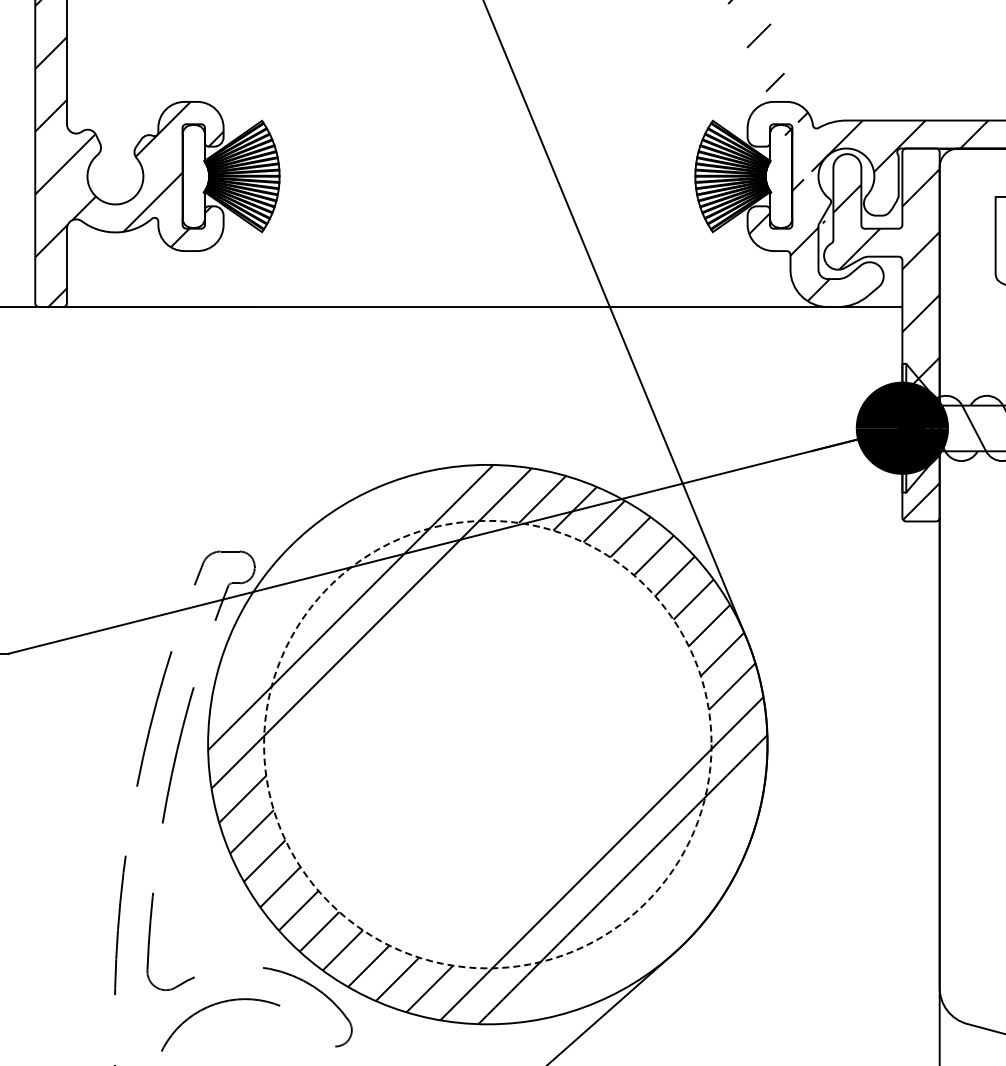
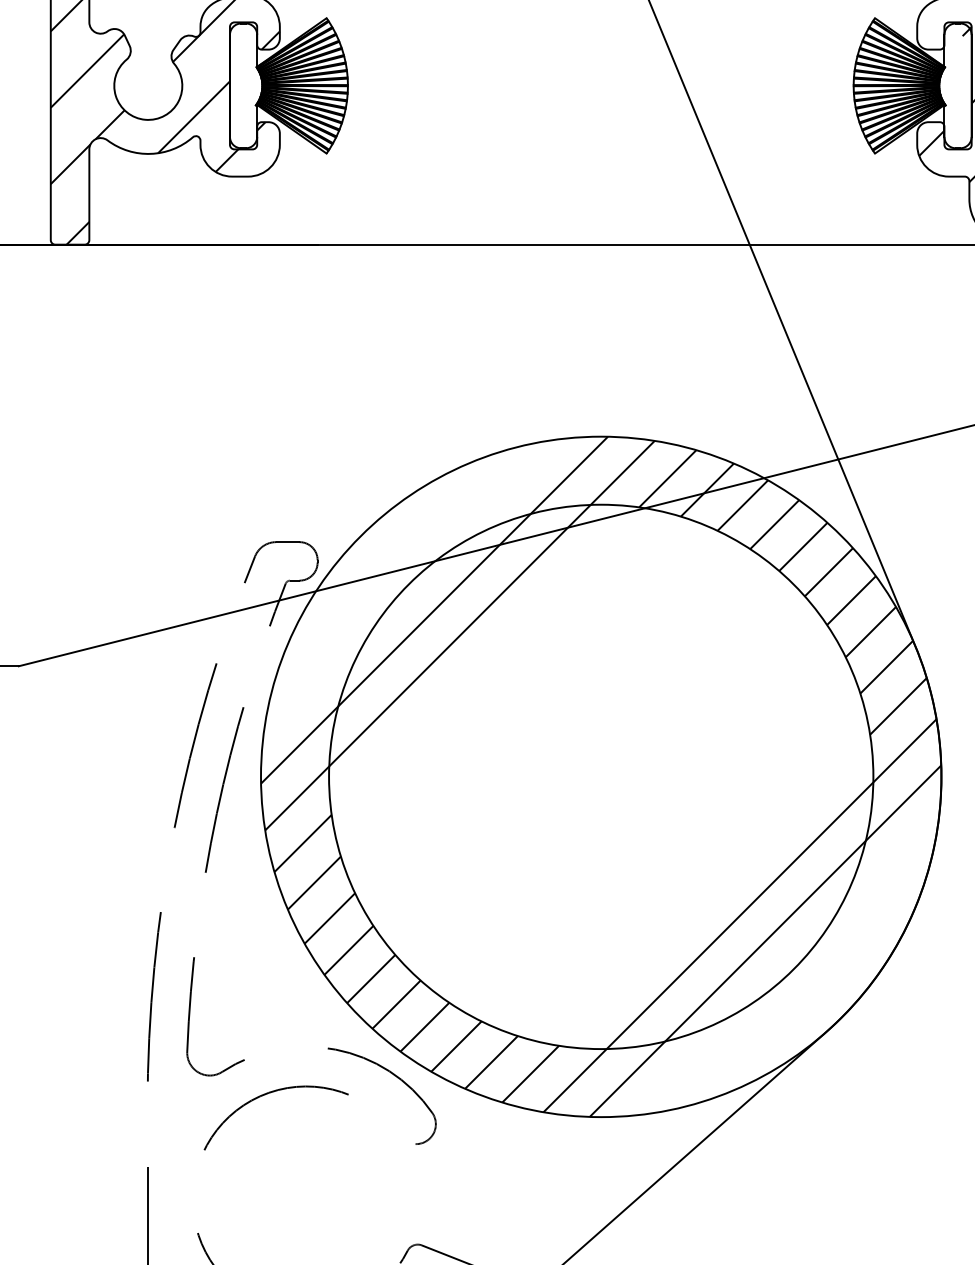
circle: (487, 744) -> (600, 776), dashed -> solid

